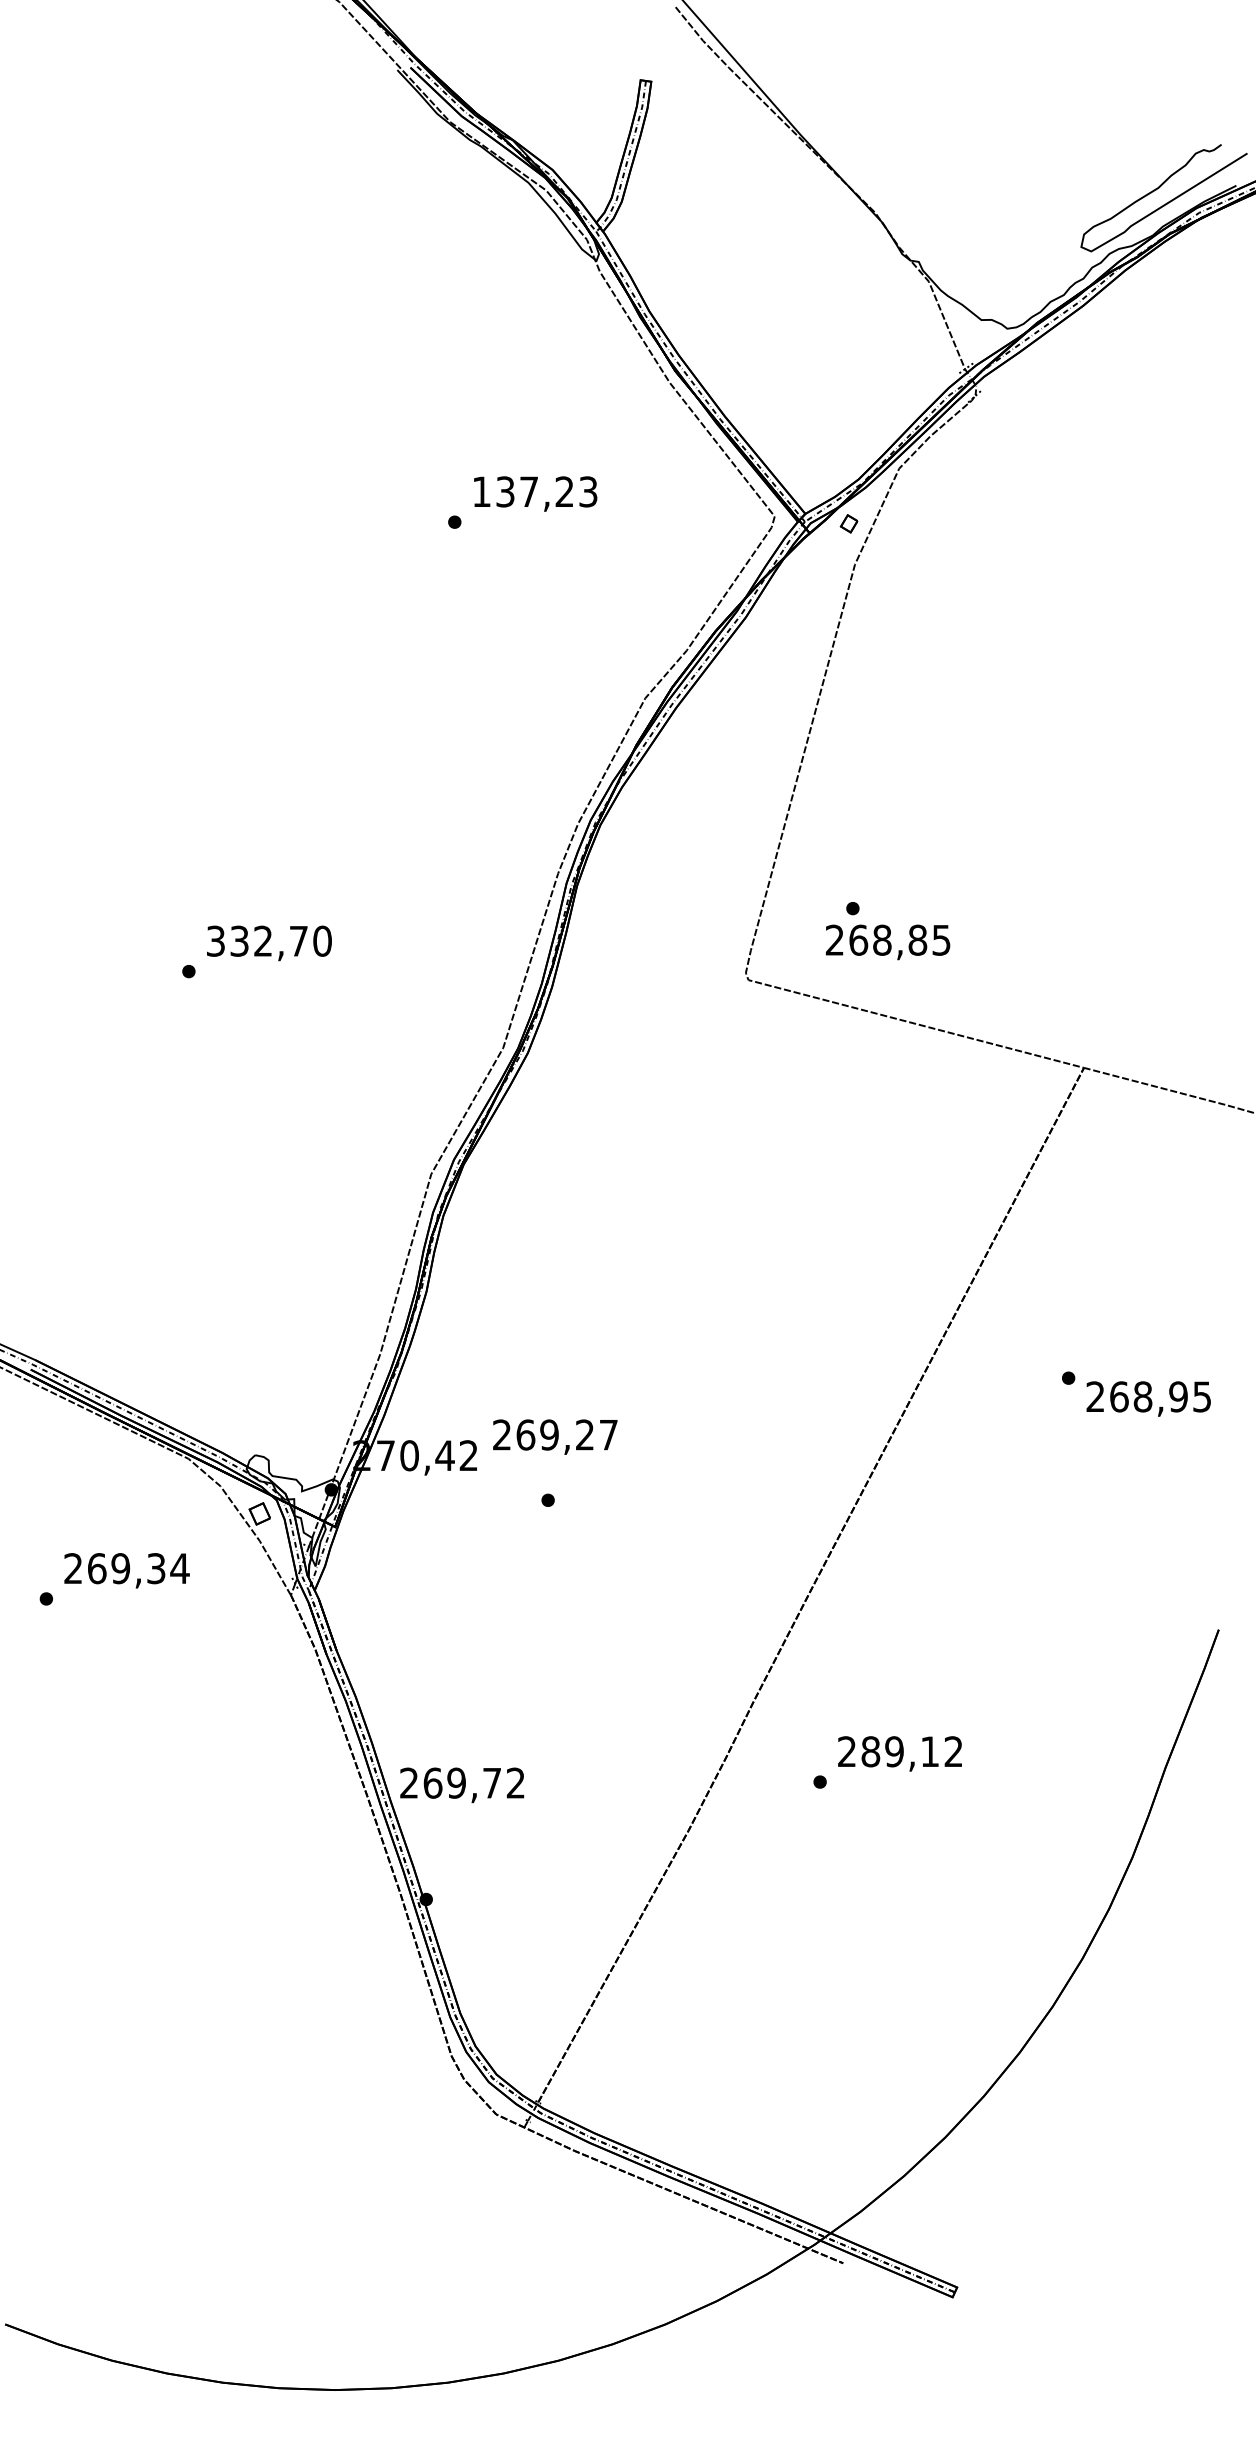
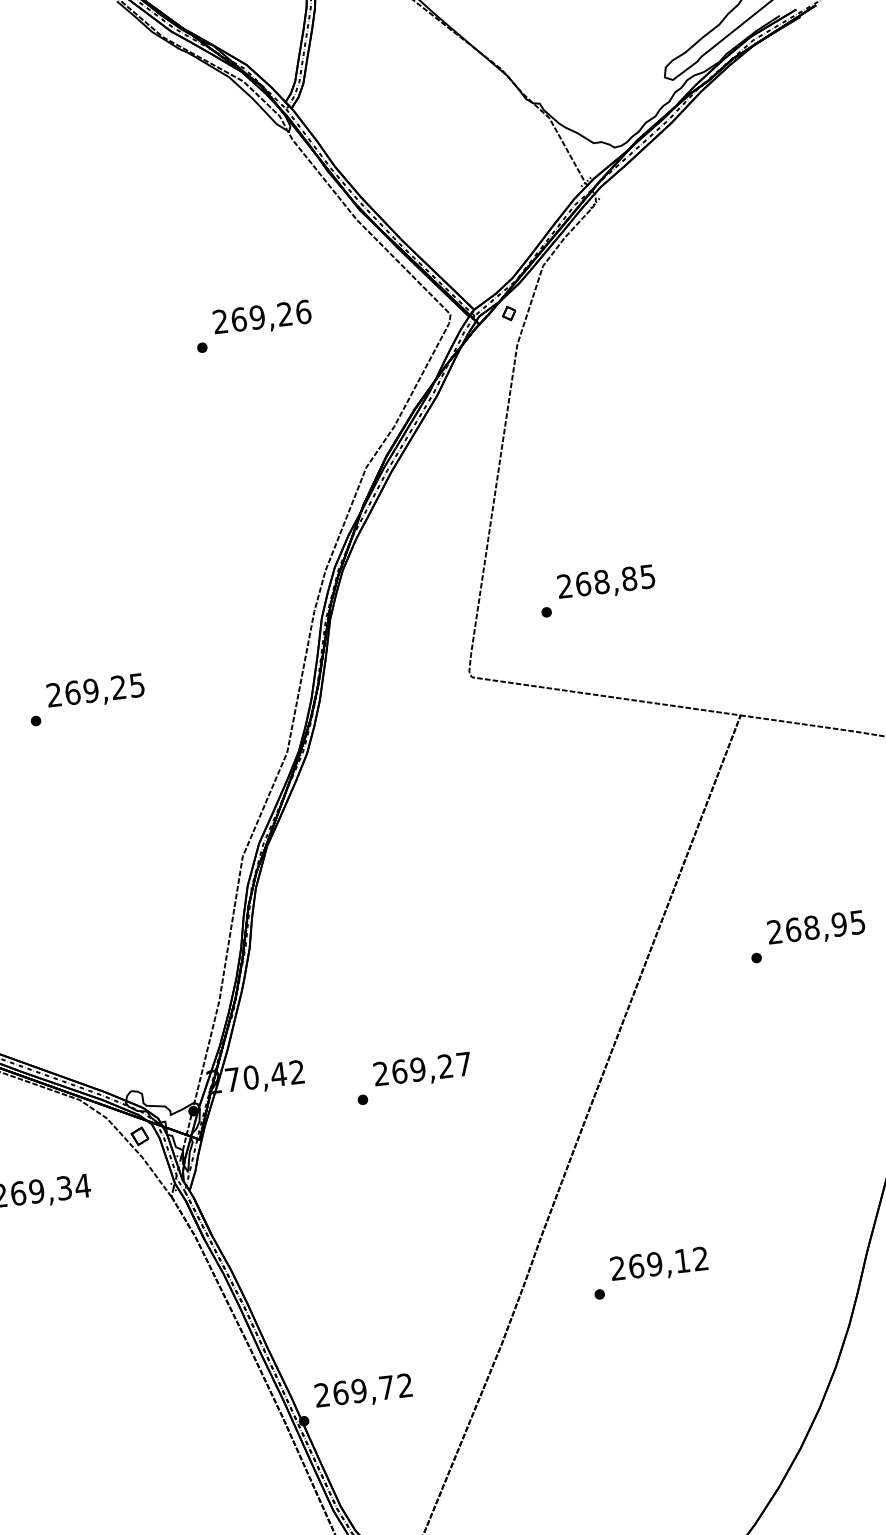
text: (534, 491) -> (261, 316), 137,23 -> 269,26
text: (268, 940) -> (95, 689), 332,70 -> 269,25
text: (888, 942) -> (606, 583), moved
text: (1148, 1398) -> (816, 928), moved
text: (555, 1436) -> (422, 1070), moved
text: (870, 1751) -> (636, 1266), 289,12 -> 269,12
text: (462, 1785) -> (363, 1392), moved

